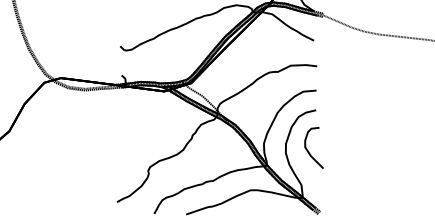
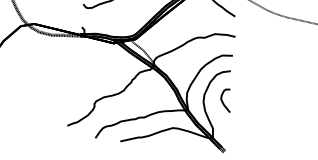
part: (314, 147) -> (226, 100), size x0.71

